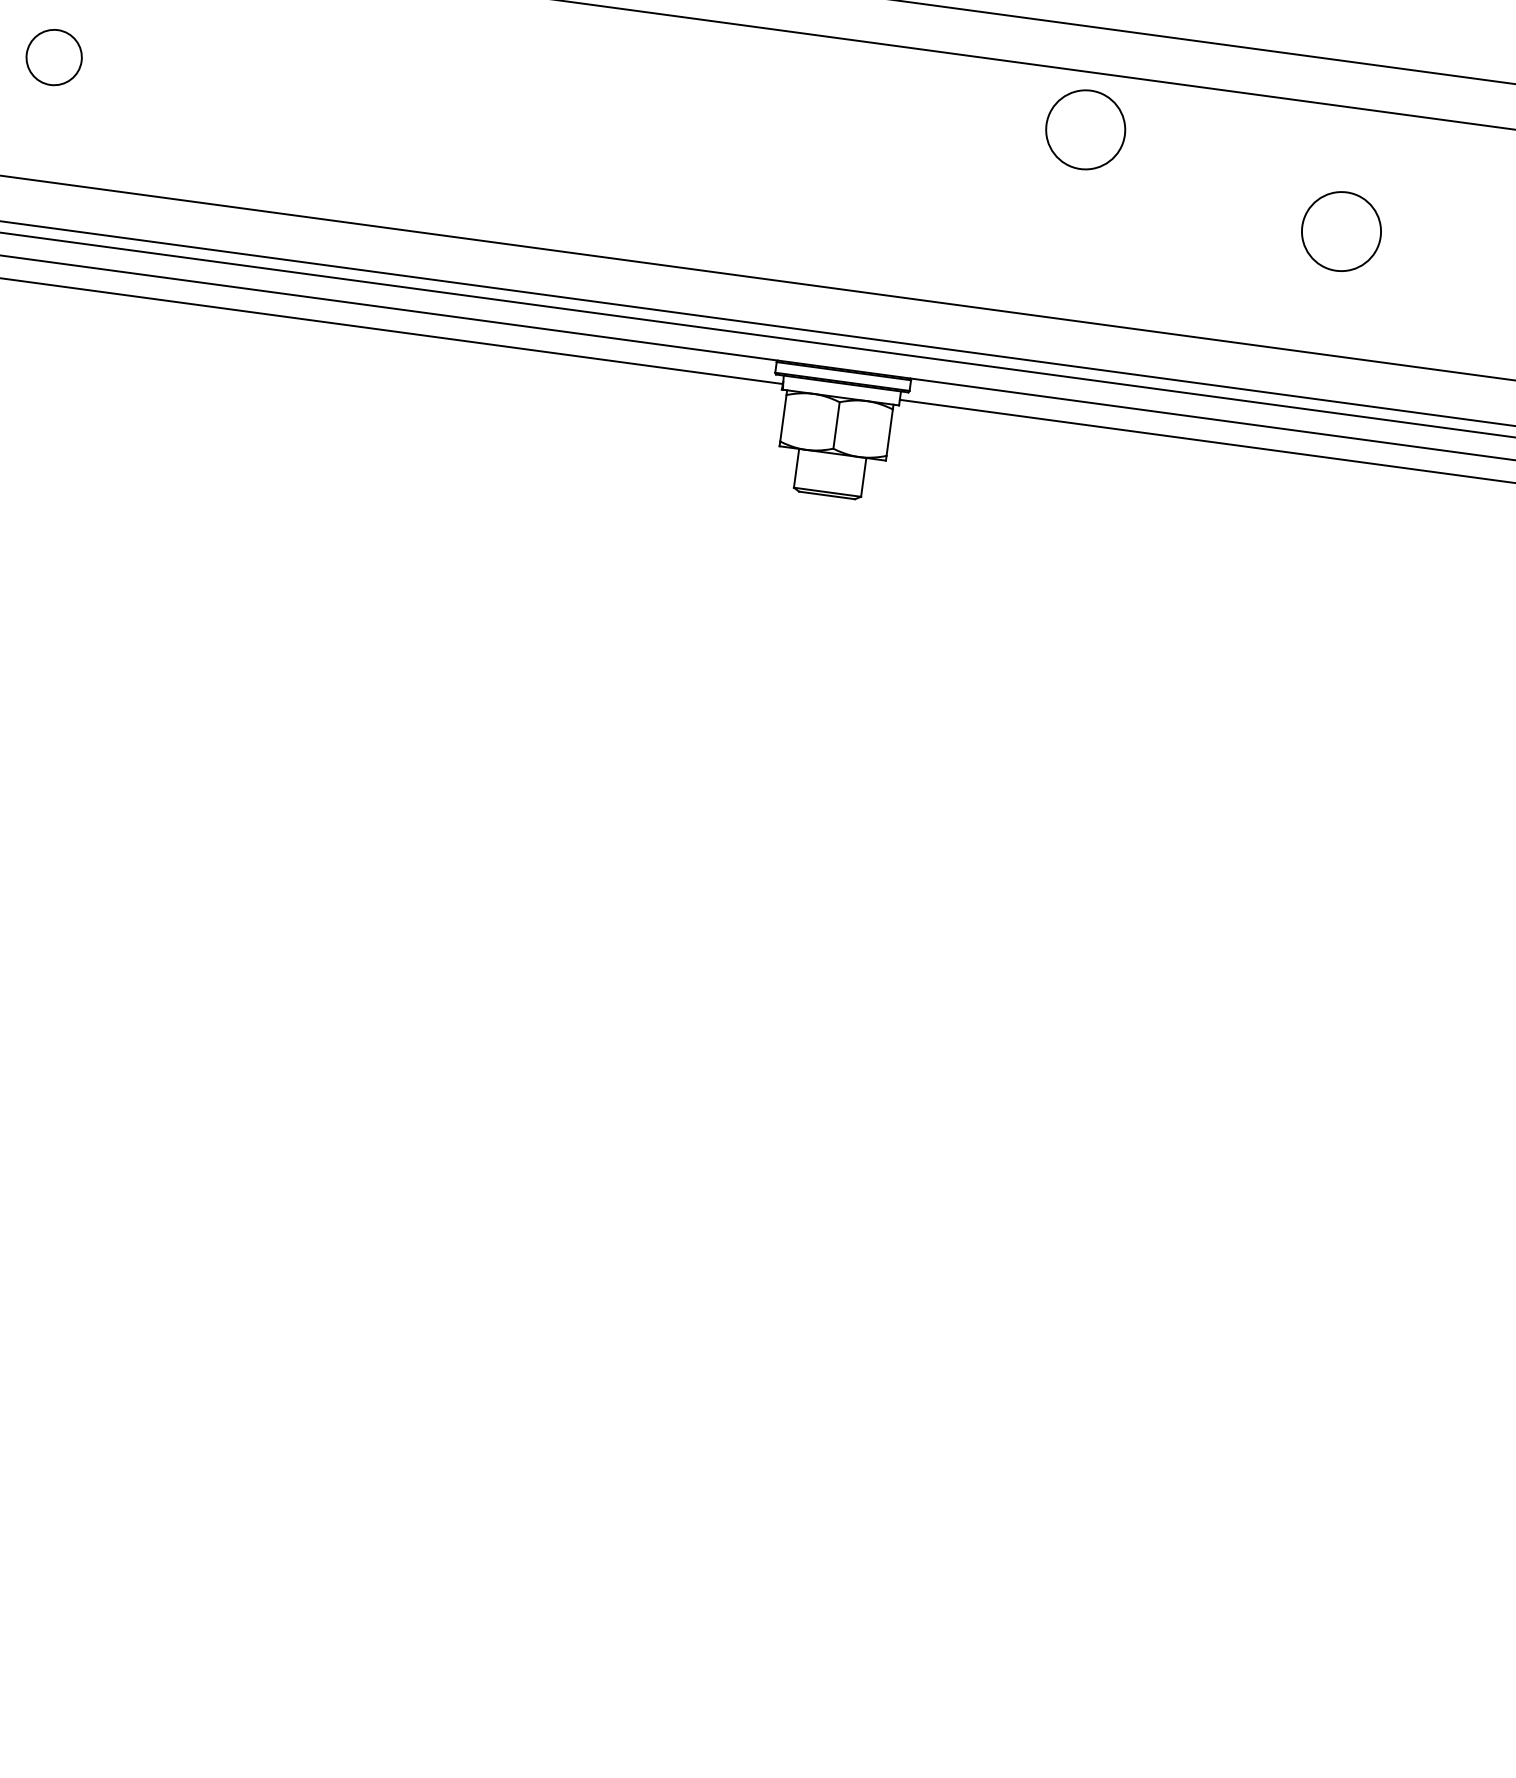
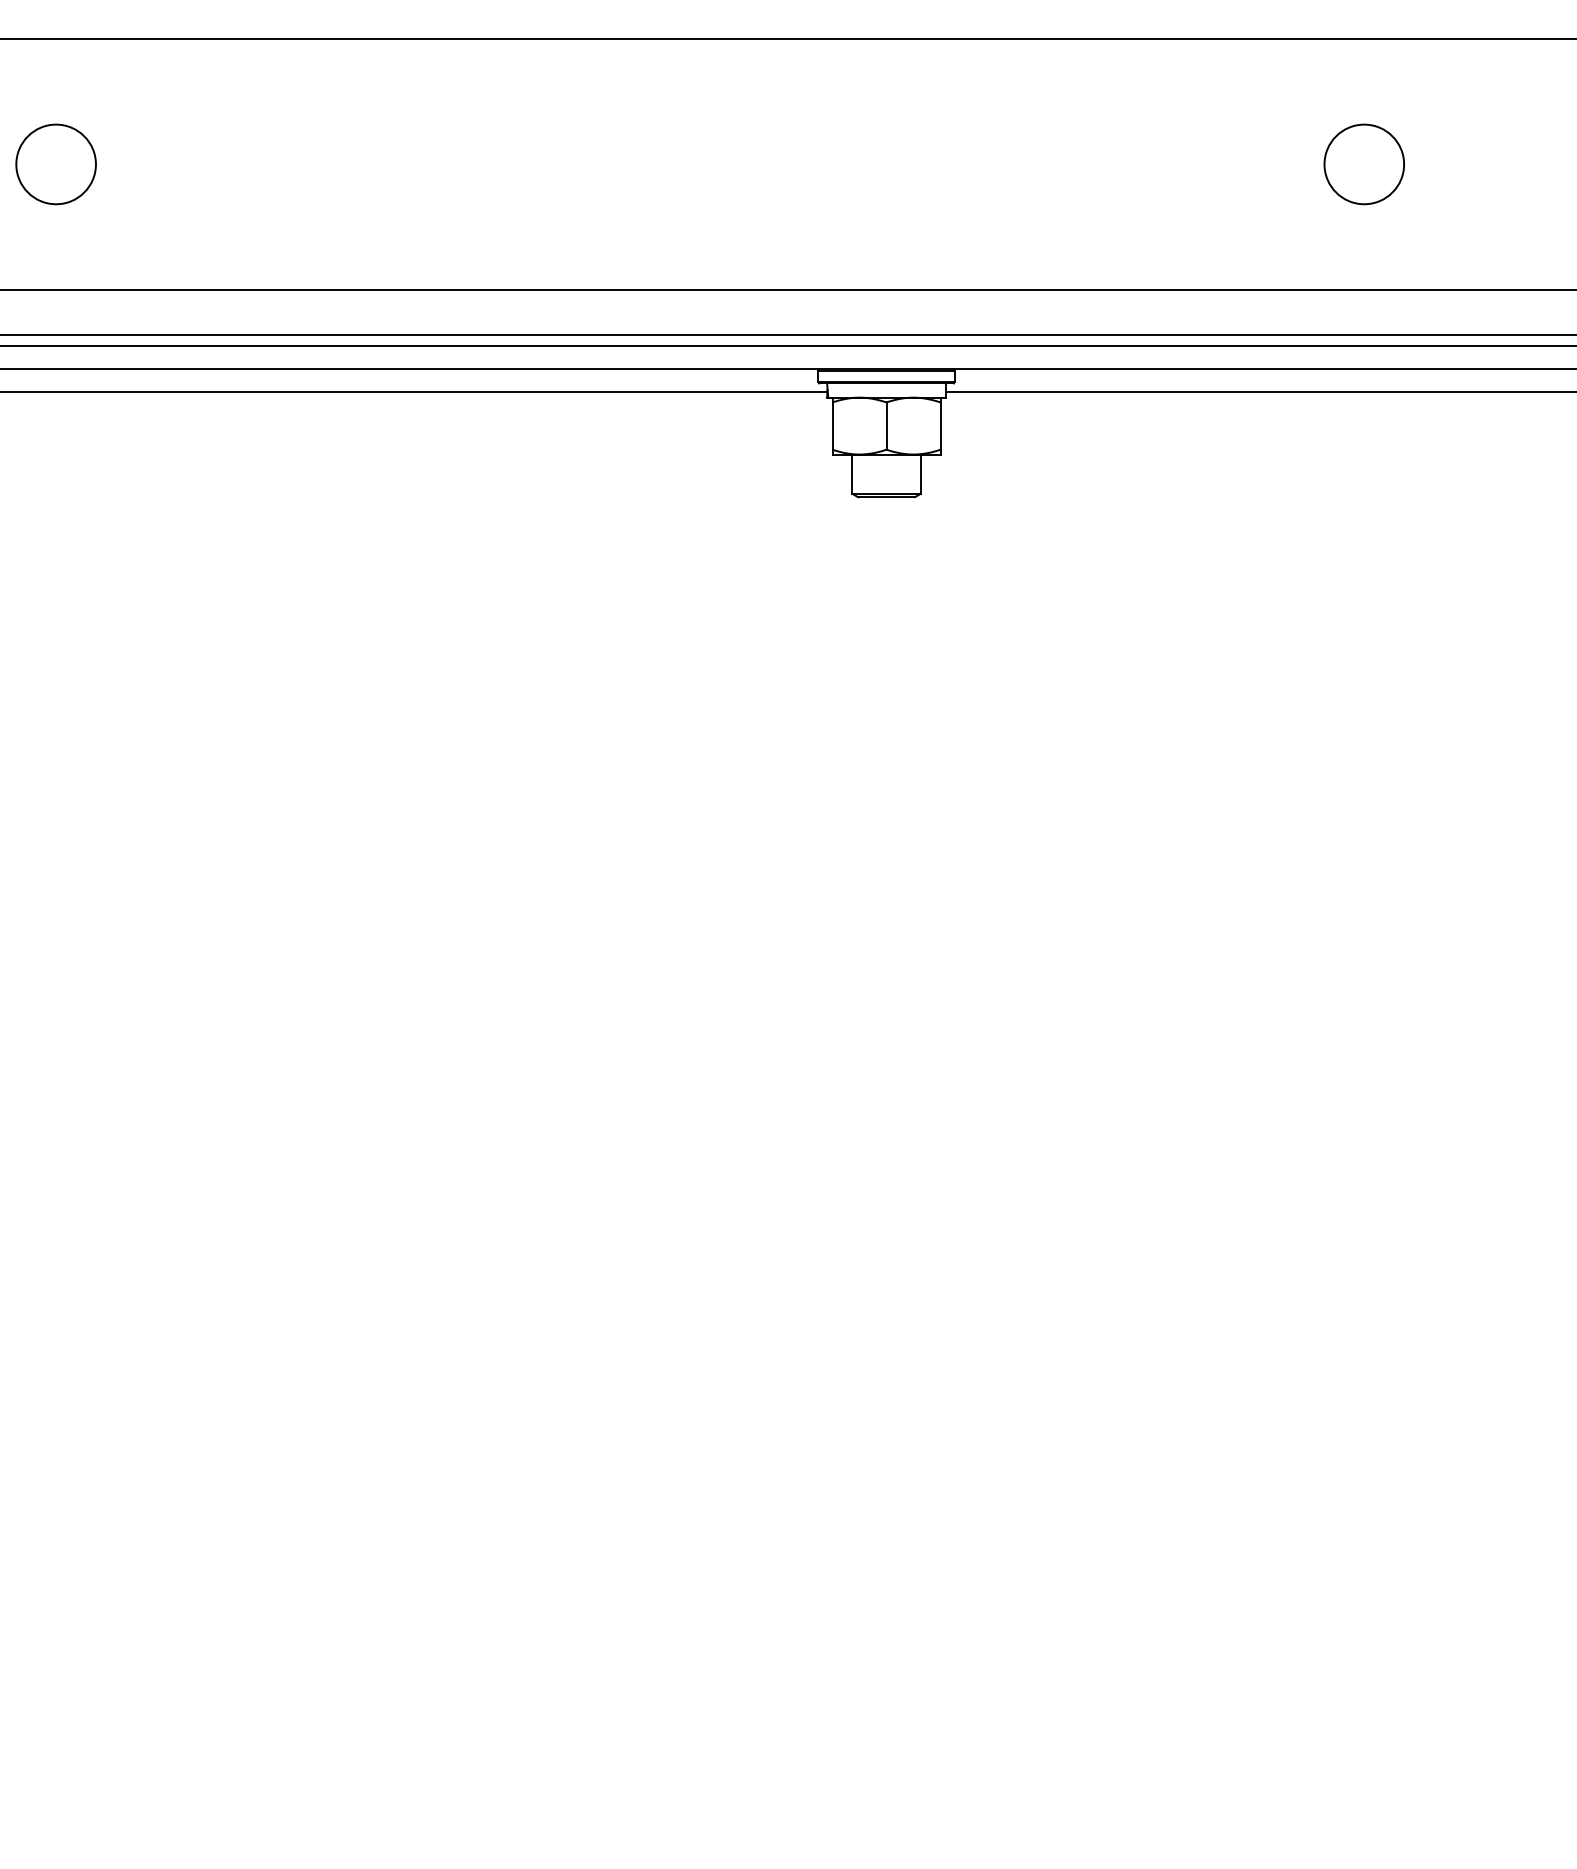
circle: (53, 57) -> (55, 164), size x1.43
circle: (1084, 129) -> (1094, 97), removed

